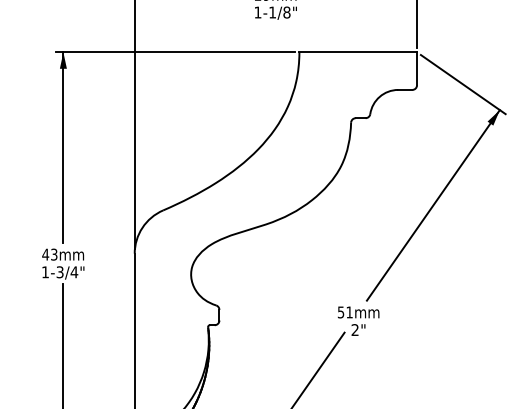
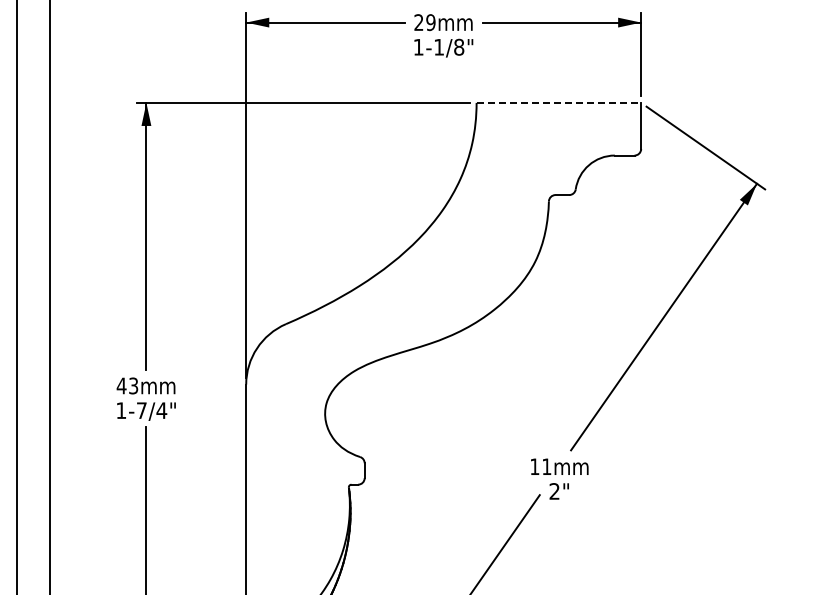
line: (358, 52) -> (559, 102), solid -> dashed
text: (59, 272) -> (141, 410), 1-3/4" -> 1-7/4"
text: (340, 312) -> (534, 466), 51 -> 11

